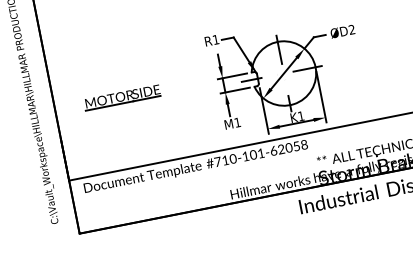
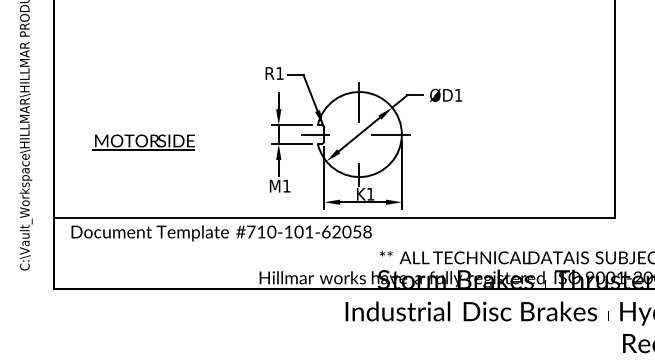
text: (351, 29) -> (458, 94), ØD2 -> ØD1
part: (121, 97) -> (143, 142), moved

